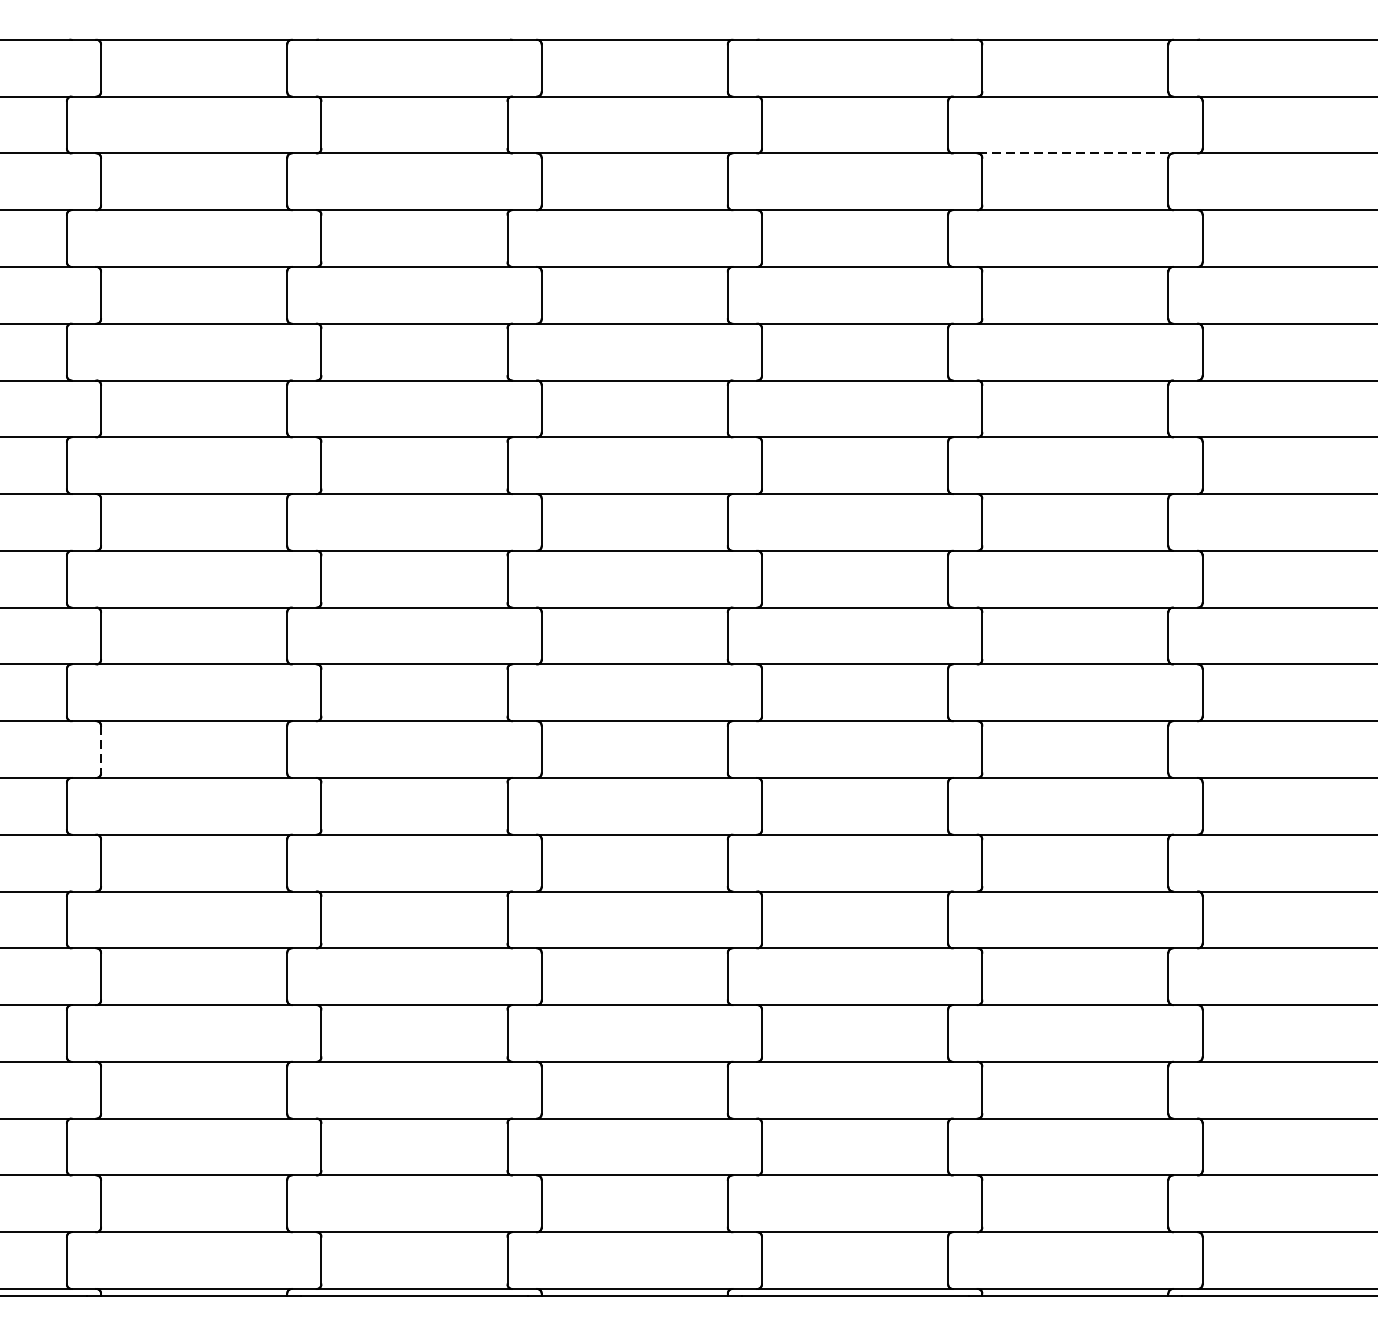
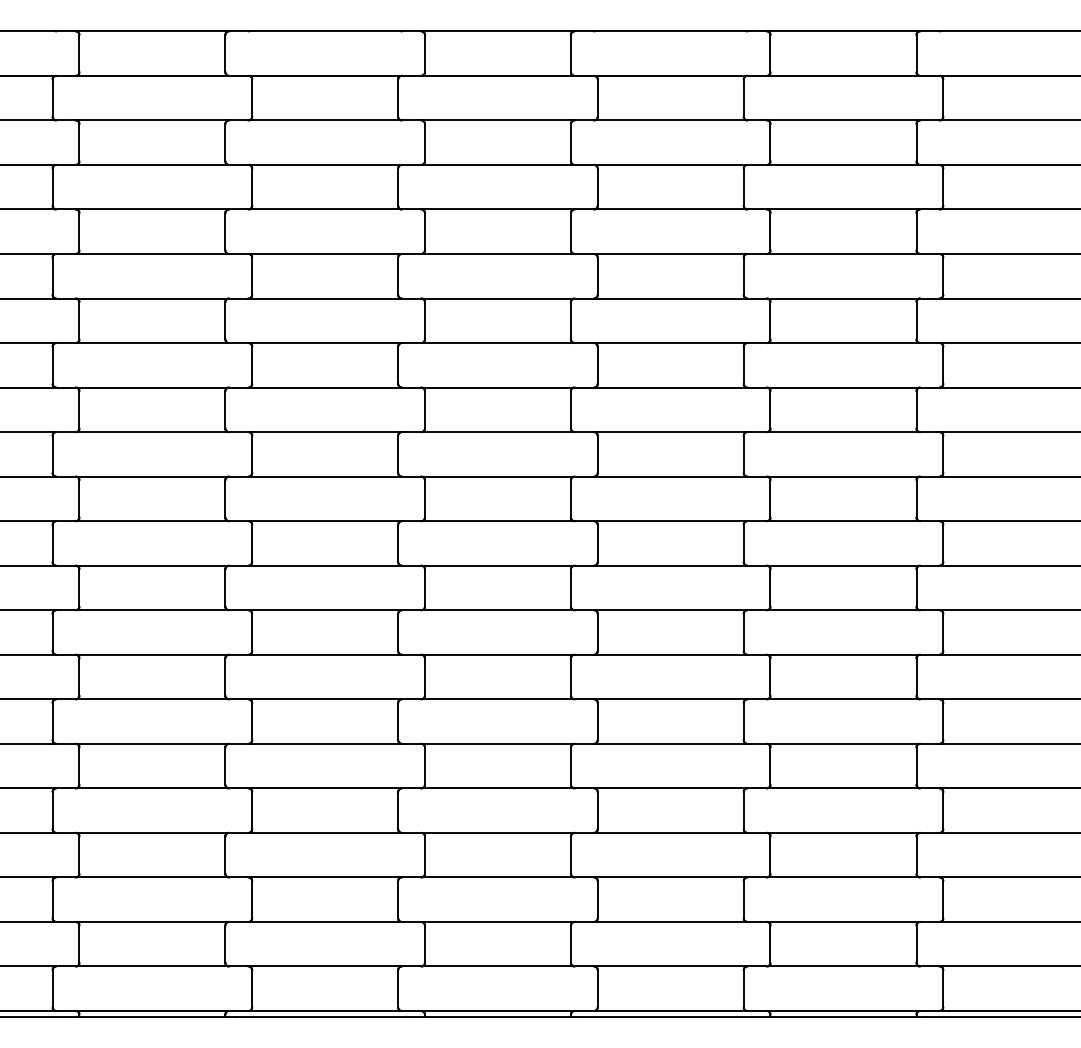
line: (1075, 153) -> (843, 120), dashed -> solid
line: (101, 748) -> (79, 587), dashed -> solid

